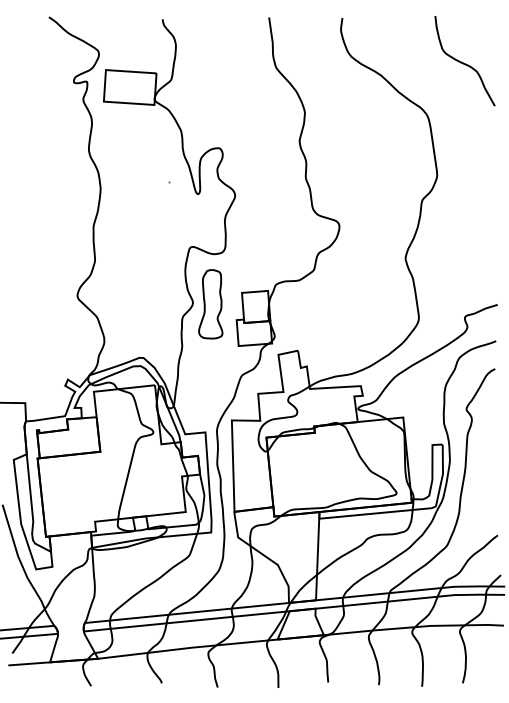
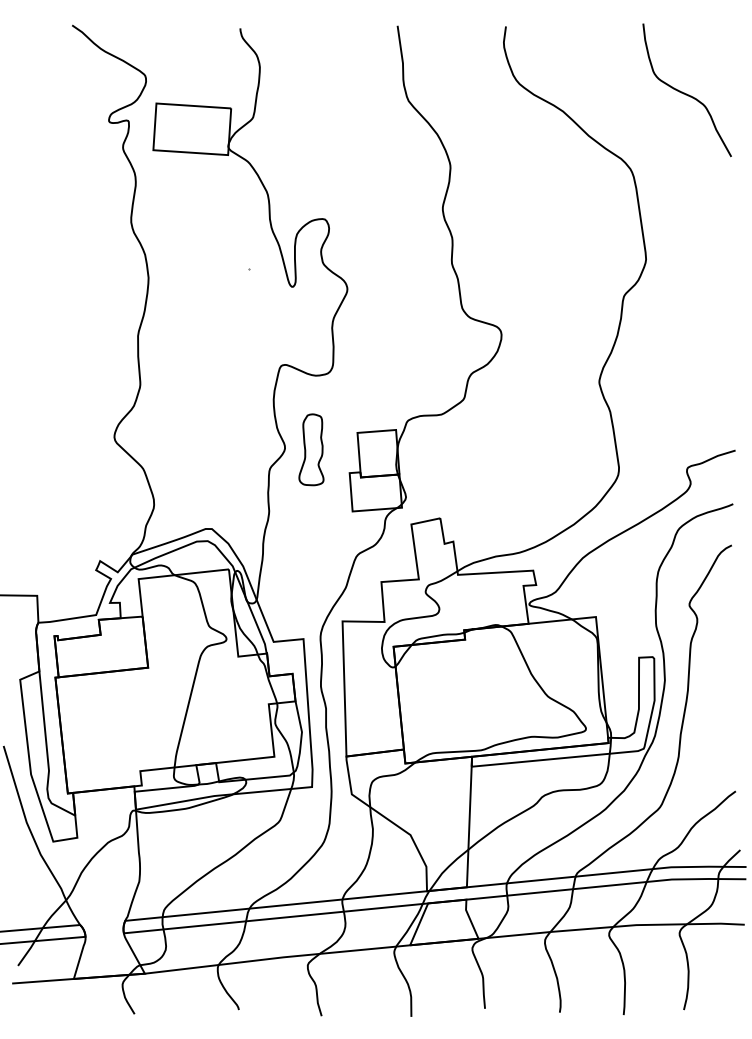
part: (210, 304) -> (310, 450), size x0.7

